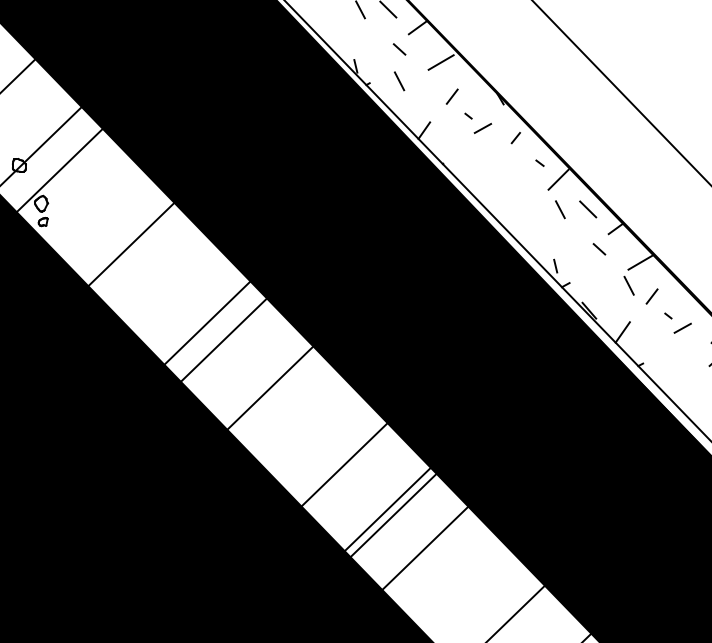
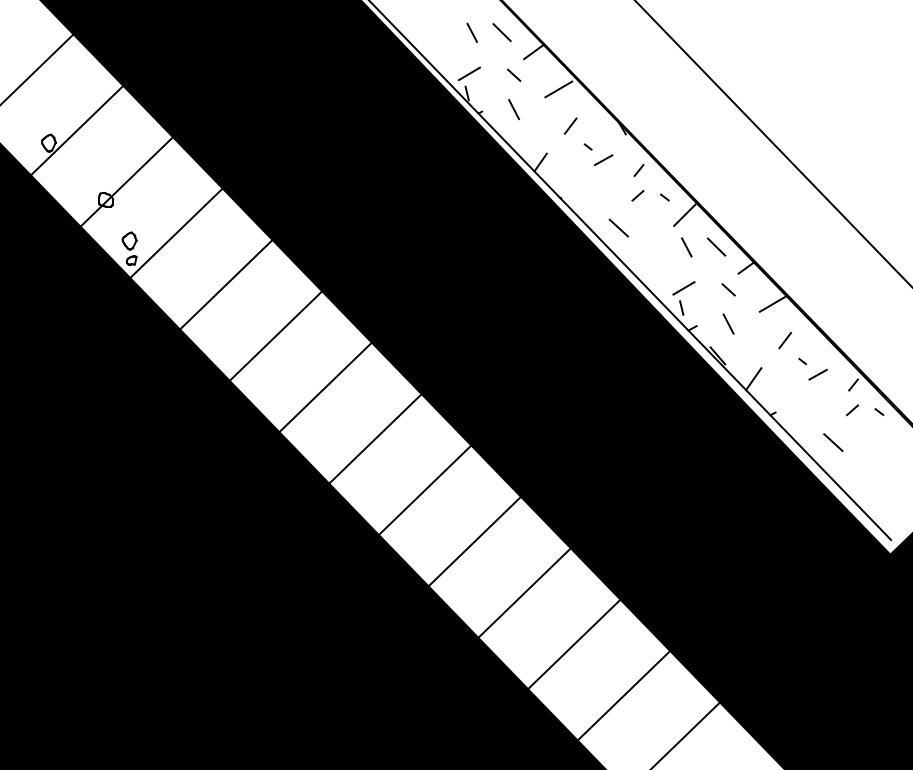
line: (357, 47) -> (468, 73), added
line: (514, 161) -> (637, 195), added
line: (59, 170) -> (176, 233), moved
line: (496, 191) -> (618, 227), added
line: (557, 247) -> (683, 288), added
line: (629, 285) -> (728, 323), moved
line: (207, 322) -> (275, 335), moved
line: (697, 391) -> (833, 442), added
line: (344, 465) -> (424, 490), moved
line: (387, 508) -> (524, 592), moved
line: (393, 515) -> (474, 541), moved
line: (425, 547) -> (574, 644), moved

